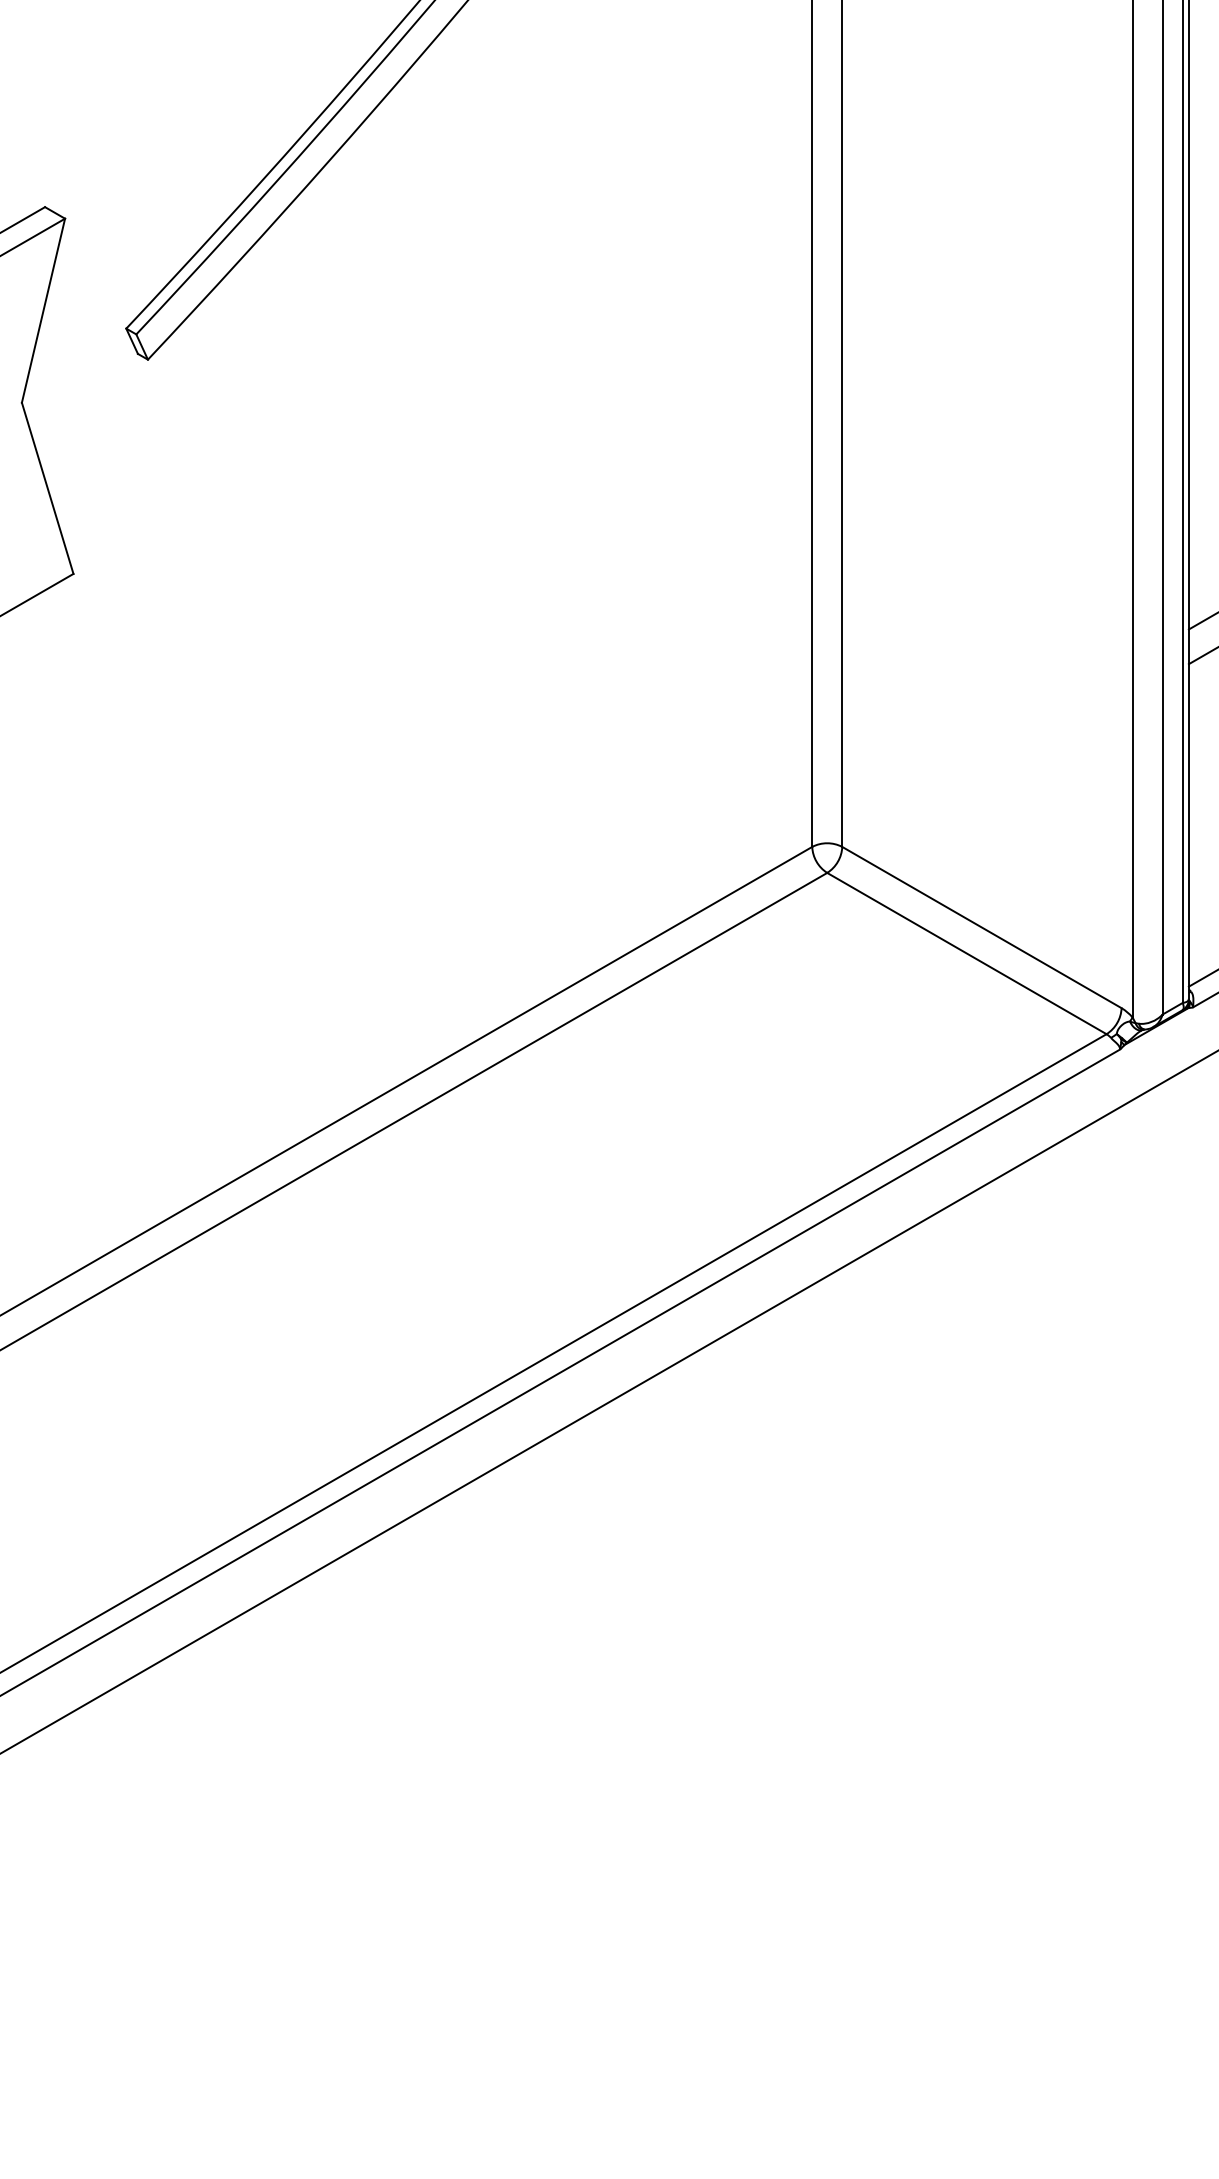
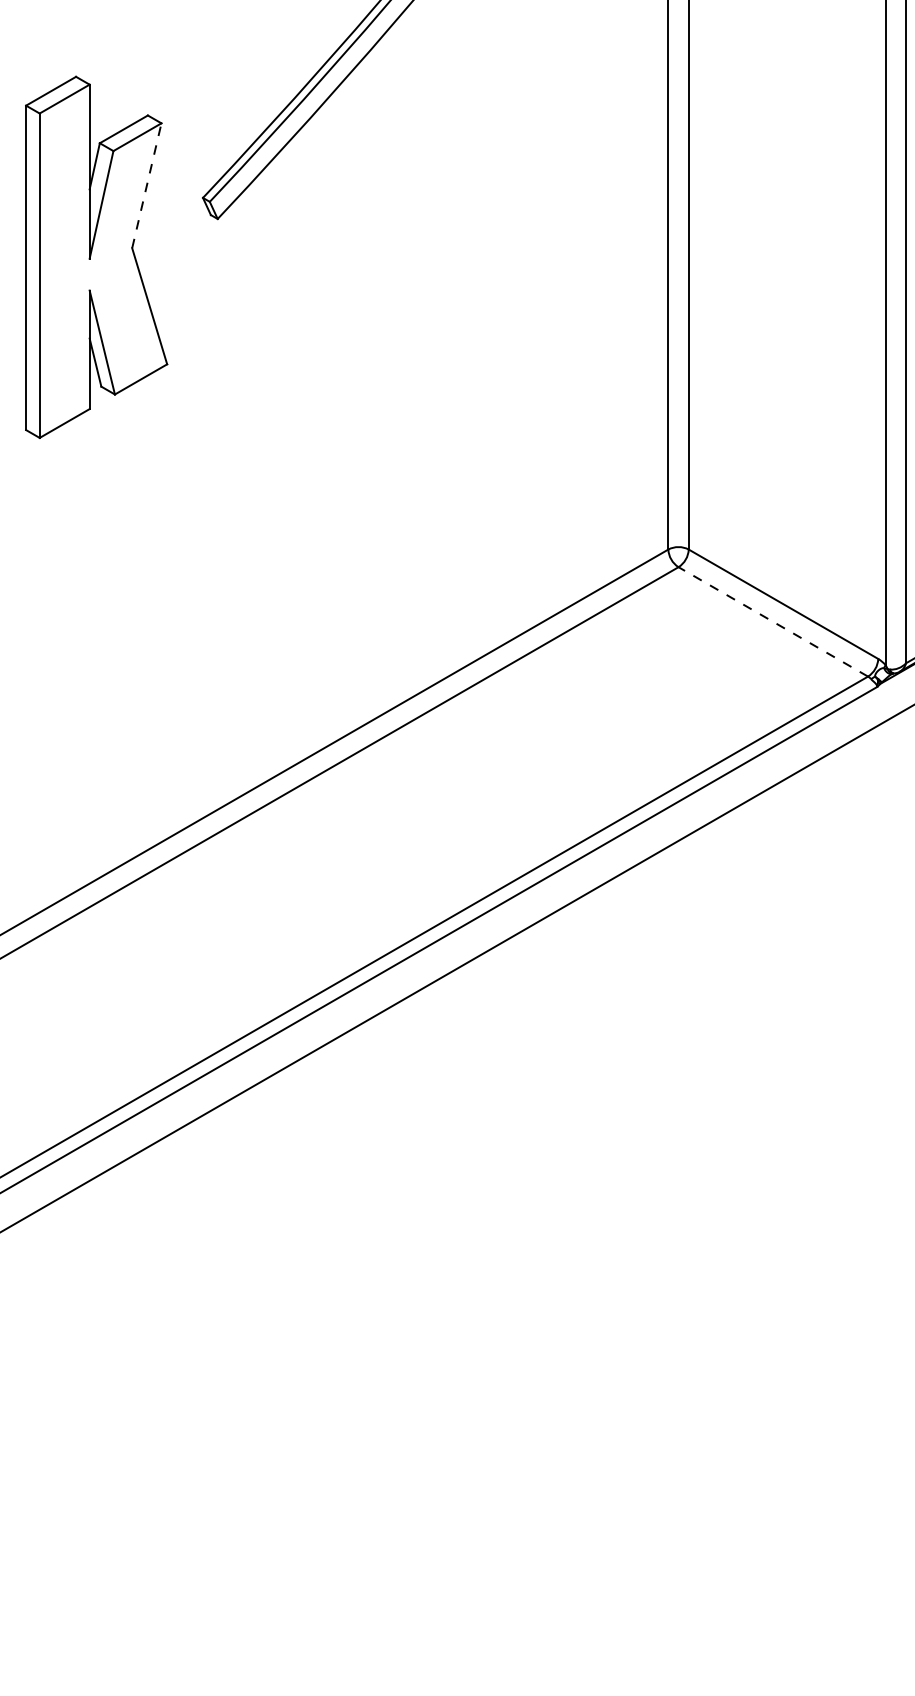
line: (42, 310) -> (146, 185), solid -> dashed
line: (965, 952) -> (772, 621), solid -> dashed

